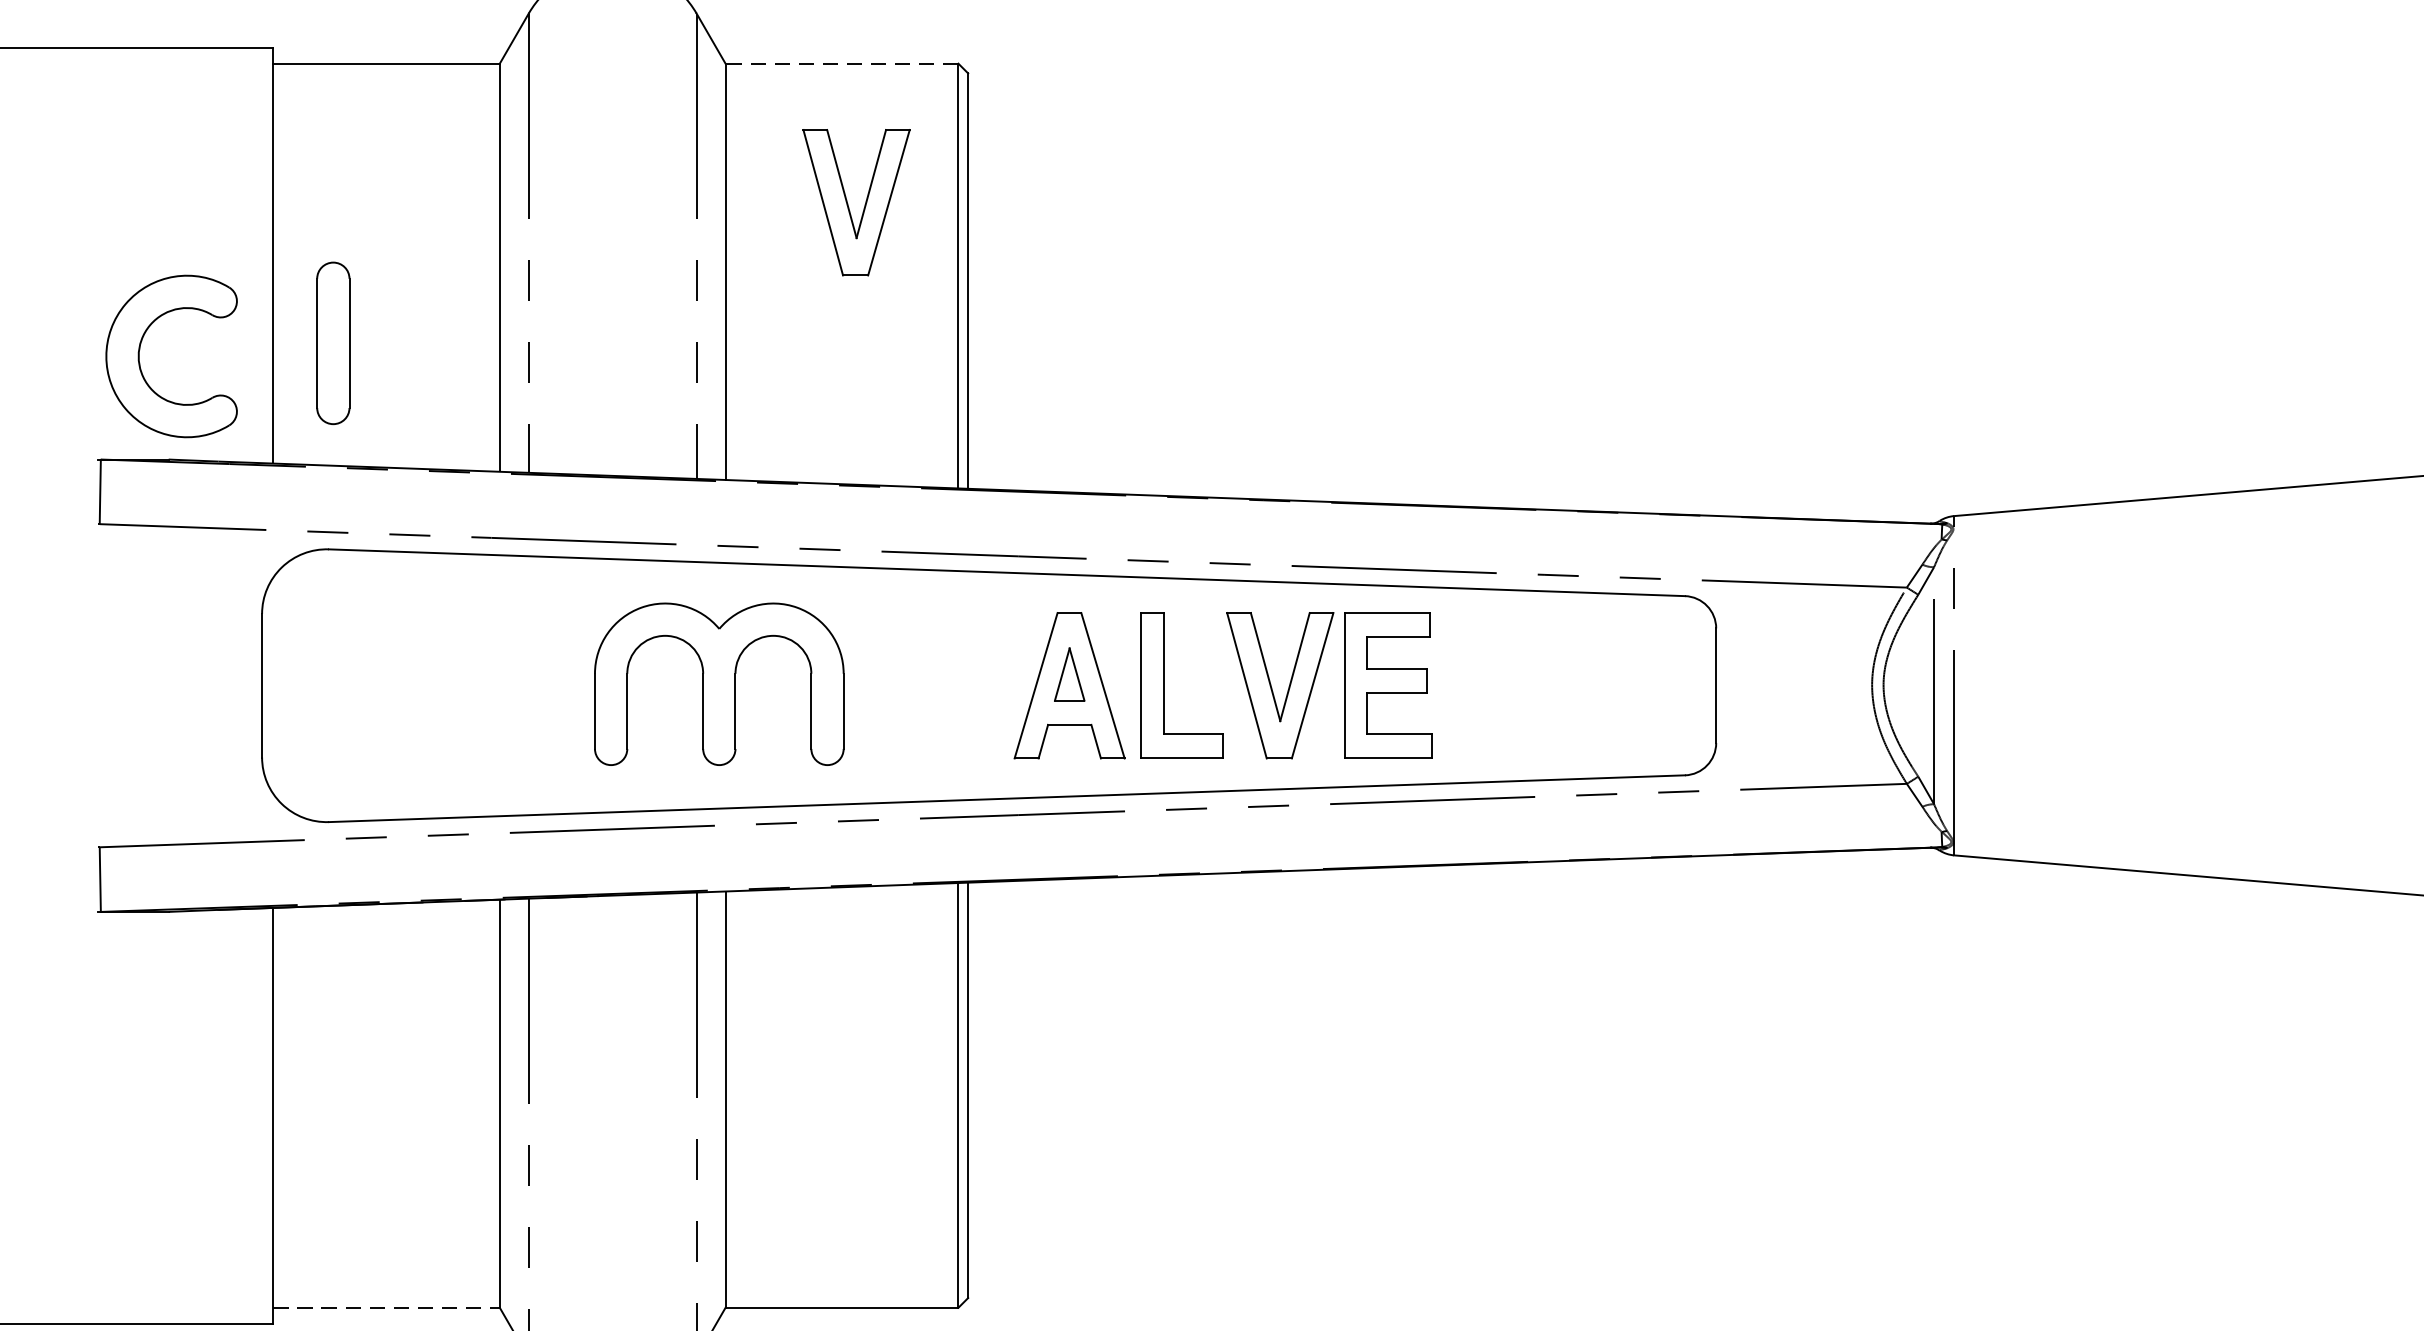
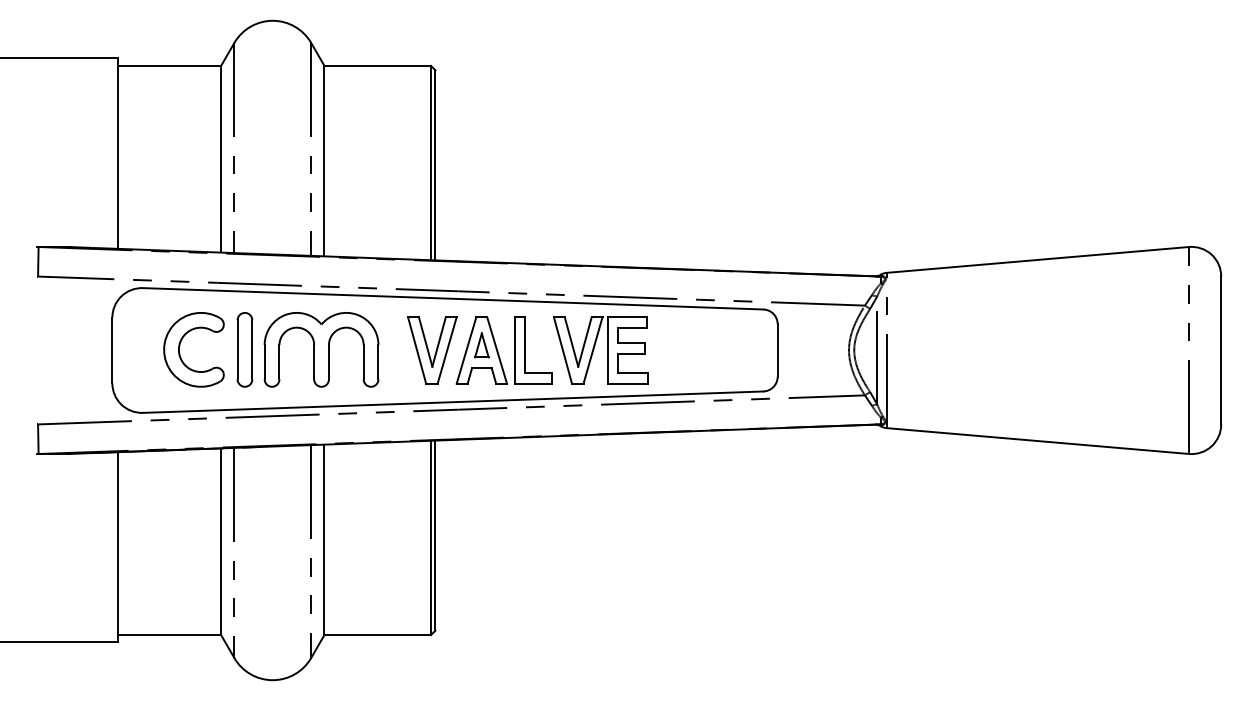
line: (841, 62) -> (377, 65), dashed -> solid
part: (856, 202) -> (432, 350), moved
part: (332, 342) -> (244, 349), moved
part: (142, 349) -> (180, 346), moved
line: (386, 1308) -> (169, 635), dashed -> solid

